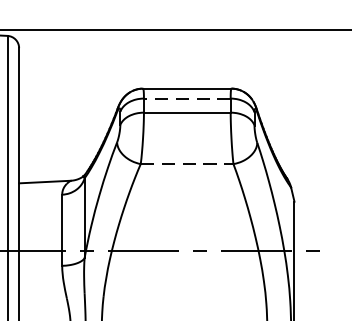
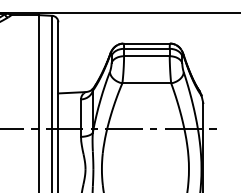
line: (186, 97) -> (146, 48), dashed -> solid
line: (188, 164) -> (147, 83), dashed -> solid

